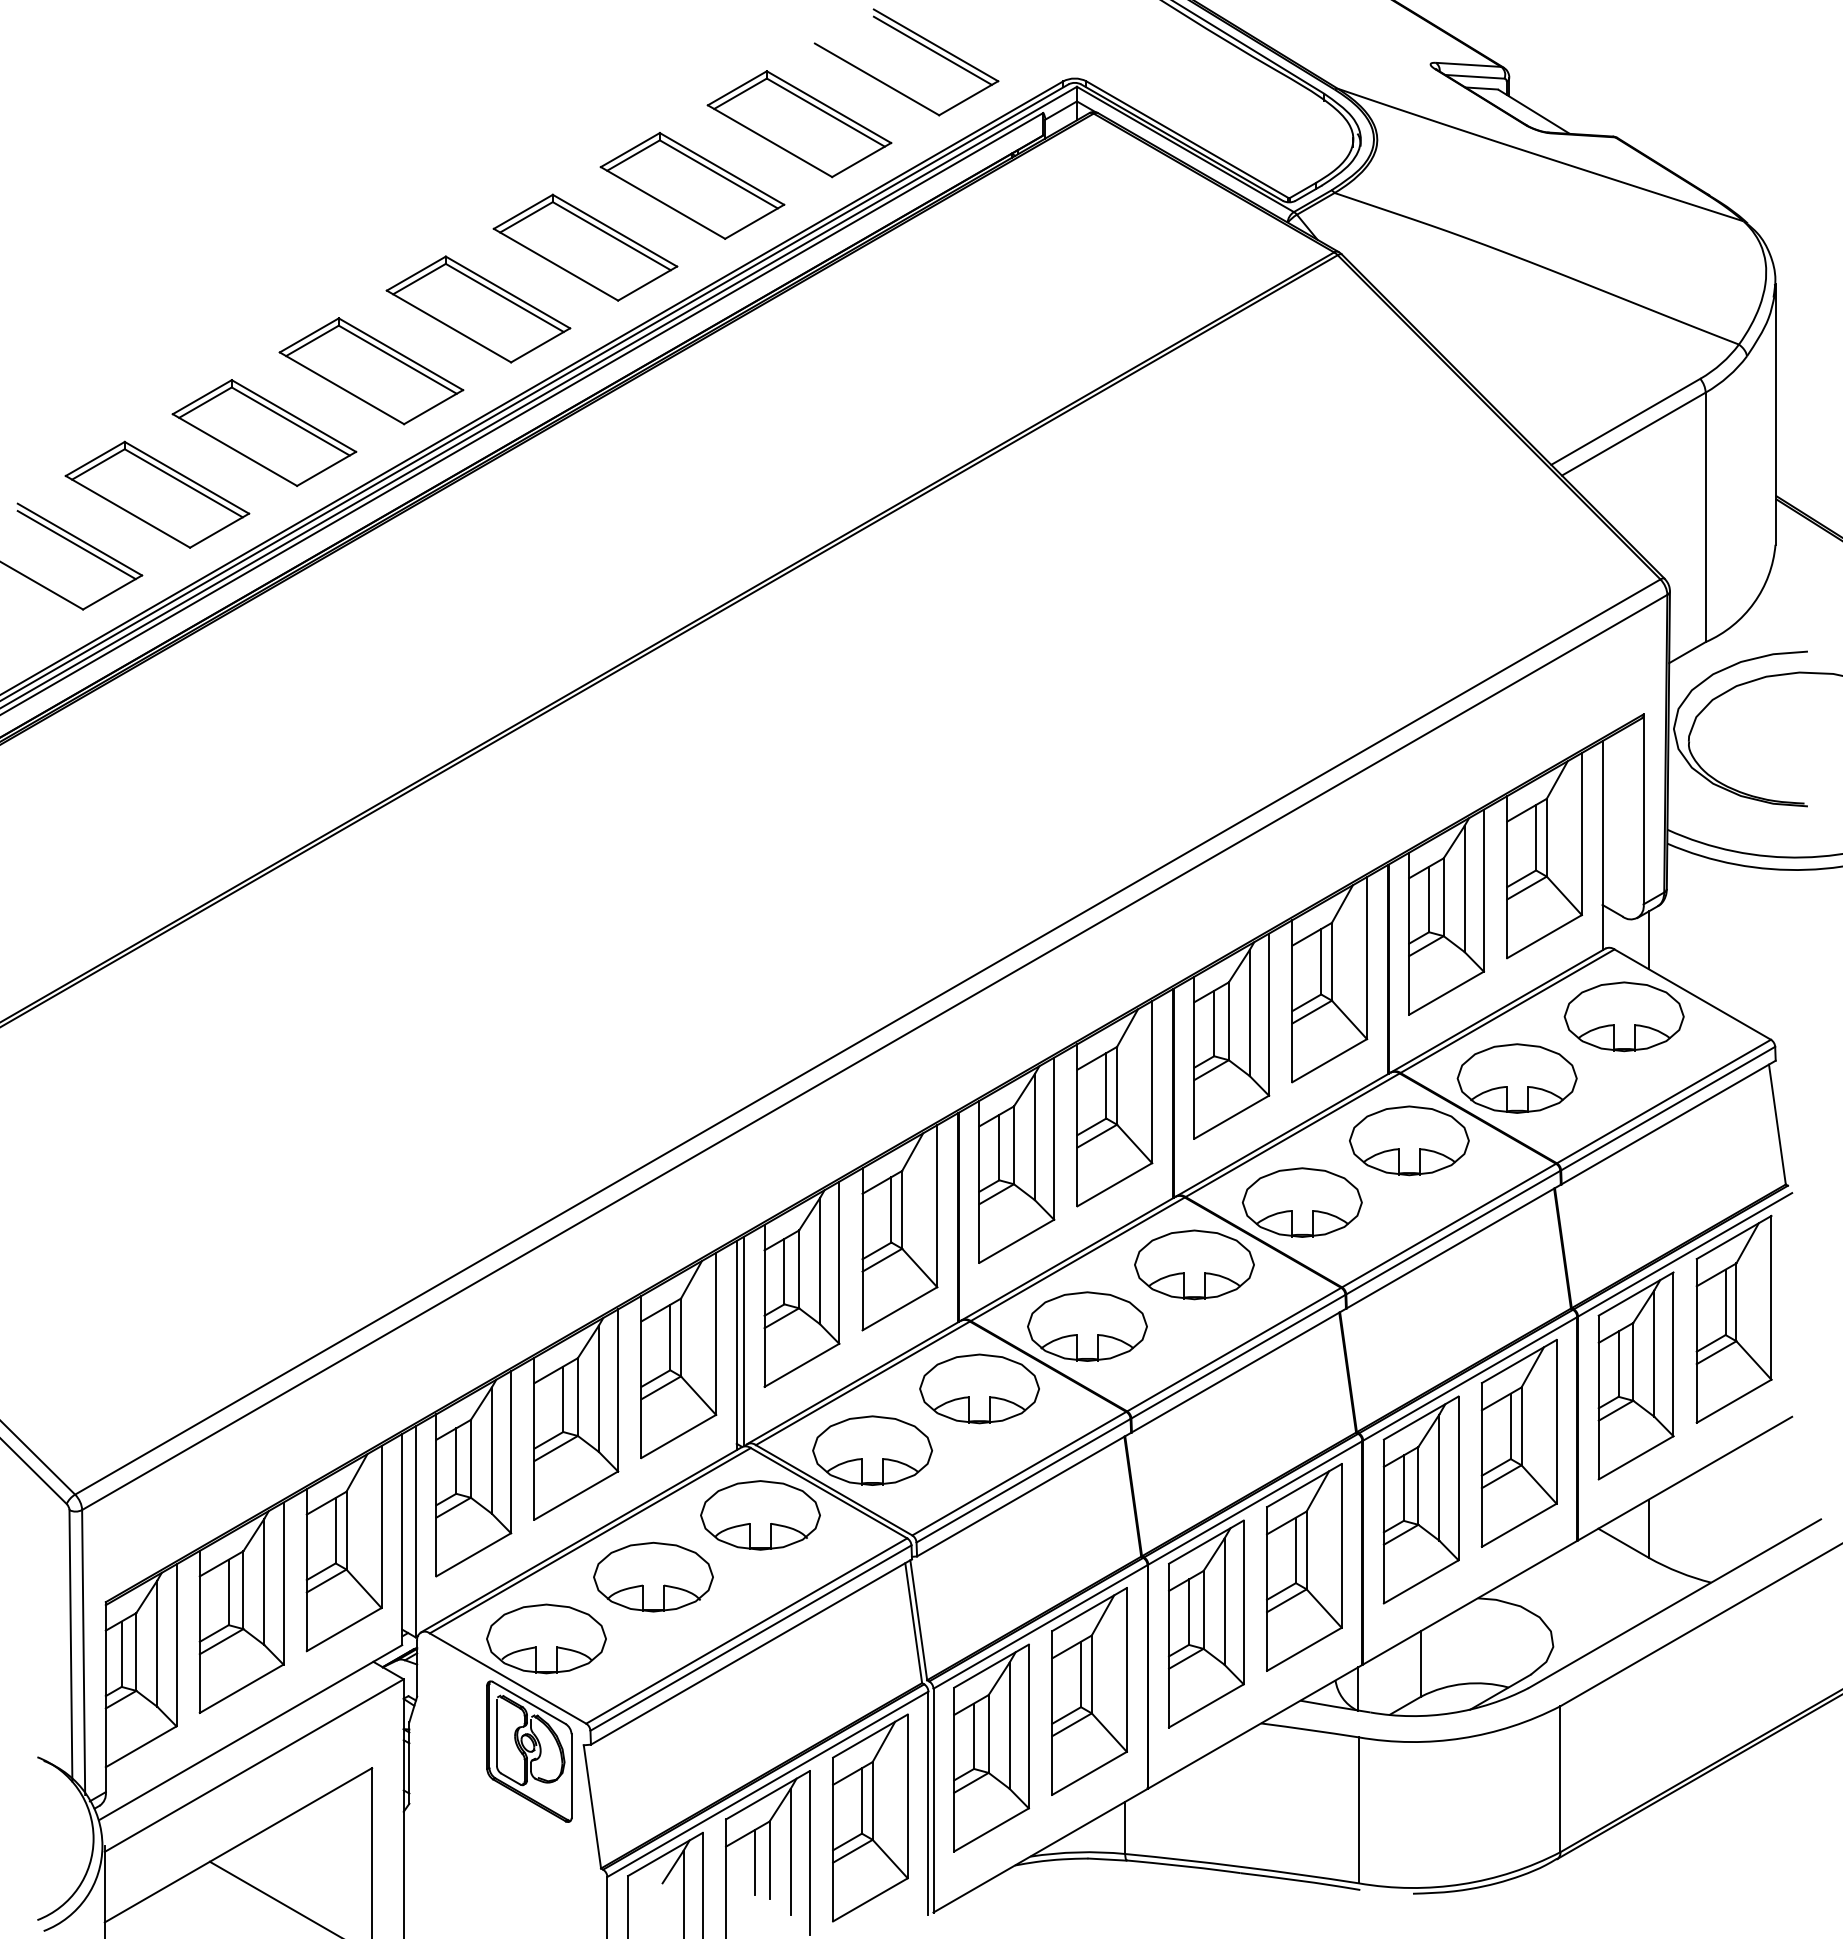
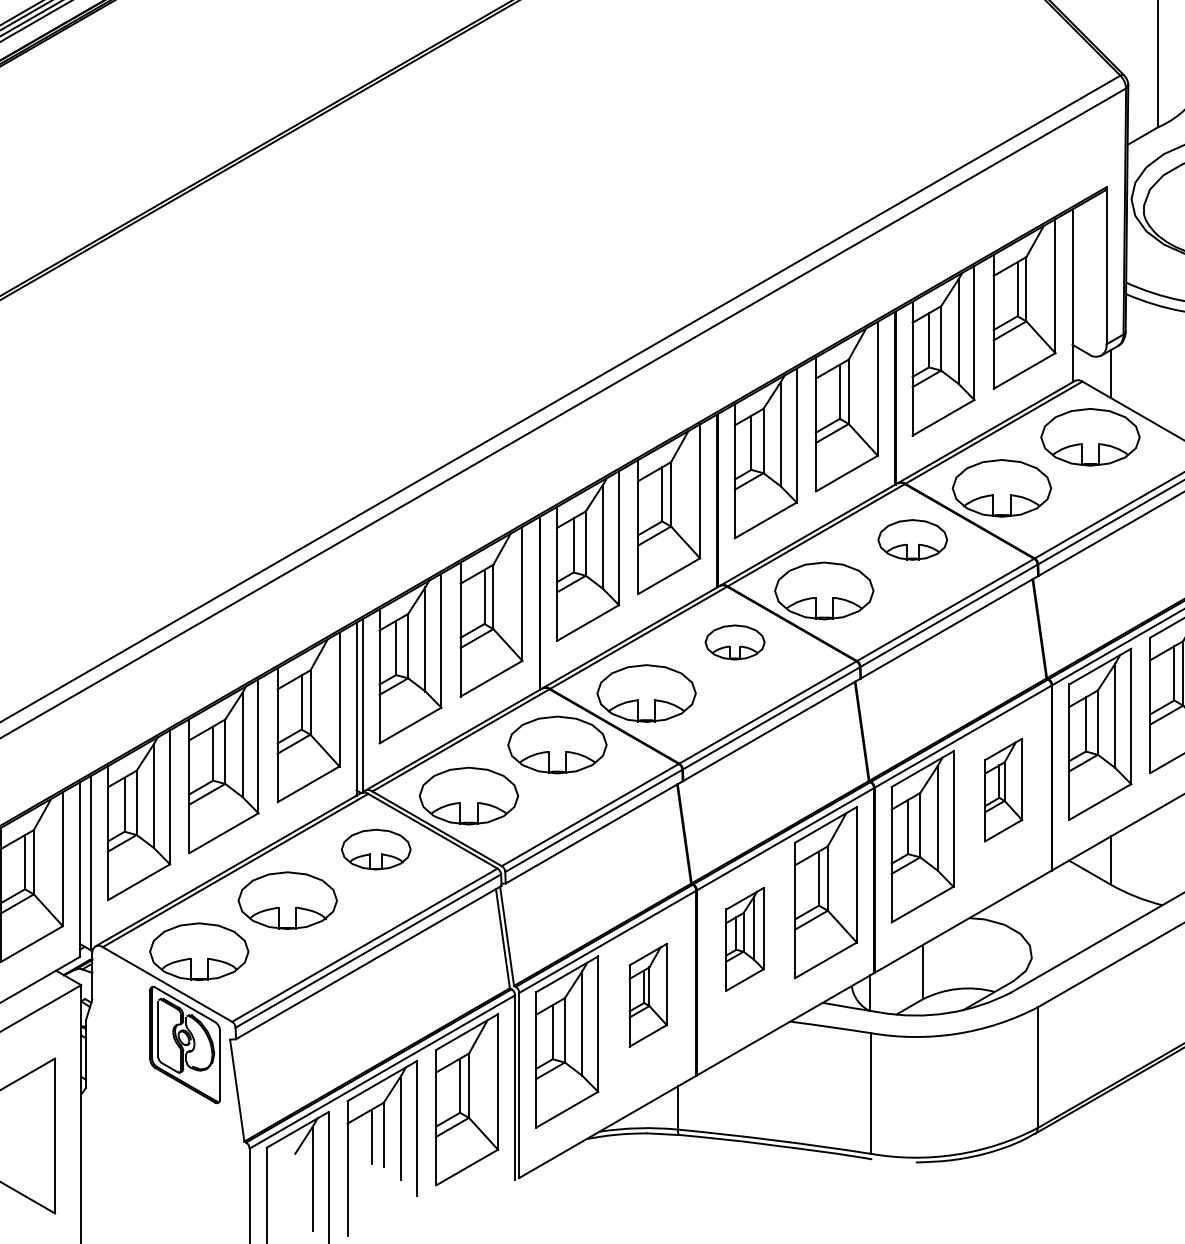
part: (1409, 1140) -> (912, 539), size x0.7
part: (1194, 1264) -> (735, 642), size x0.6
part: (1518, 1443) -> (1003, 790), size x0.6
part: (760, 1515) -> (376, 849), size x0.7
part: (1206, 1623) -> (745, 938), size x0.6
part: (1089, 1691) -> (648, 995), size x0.6

